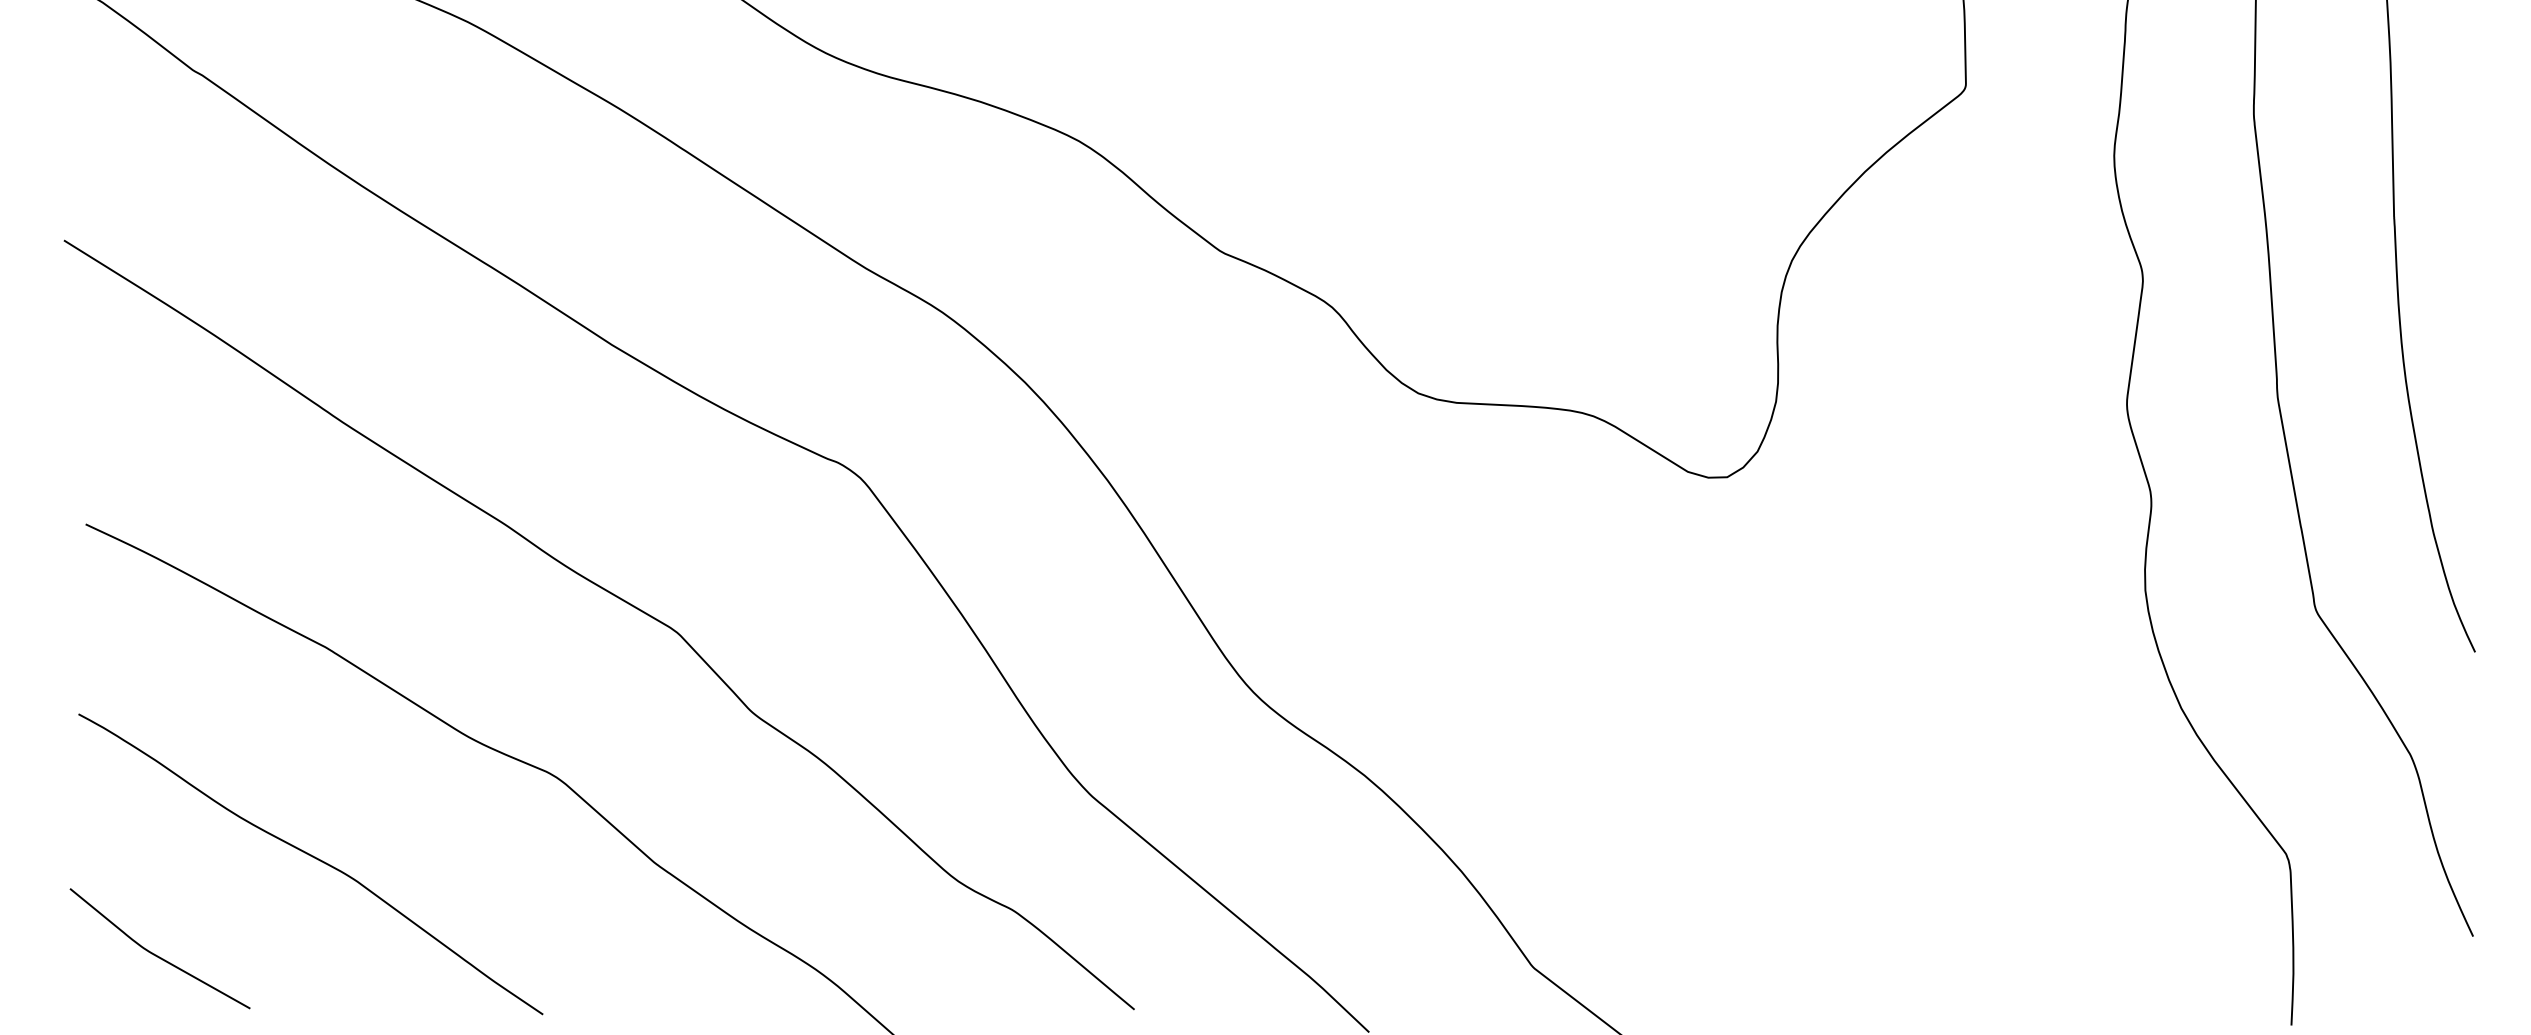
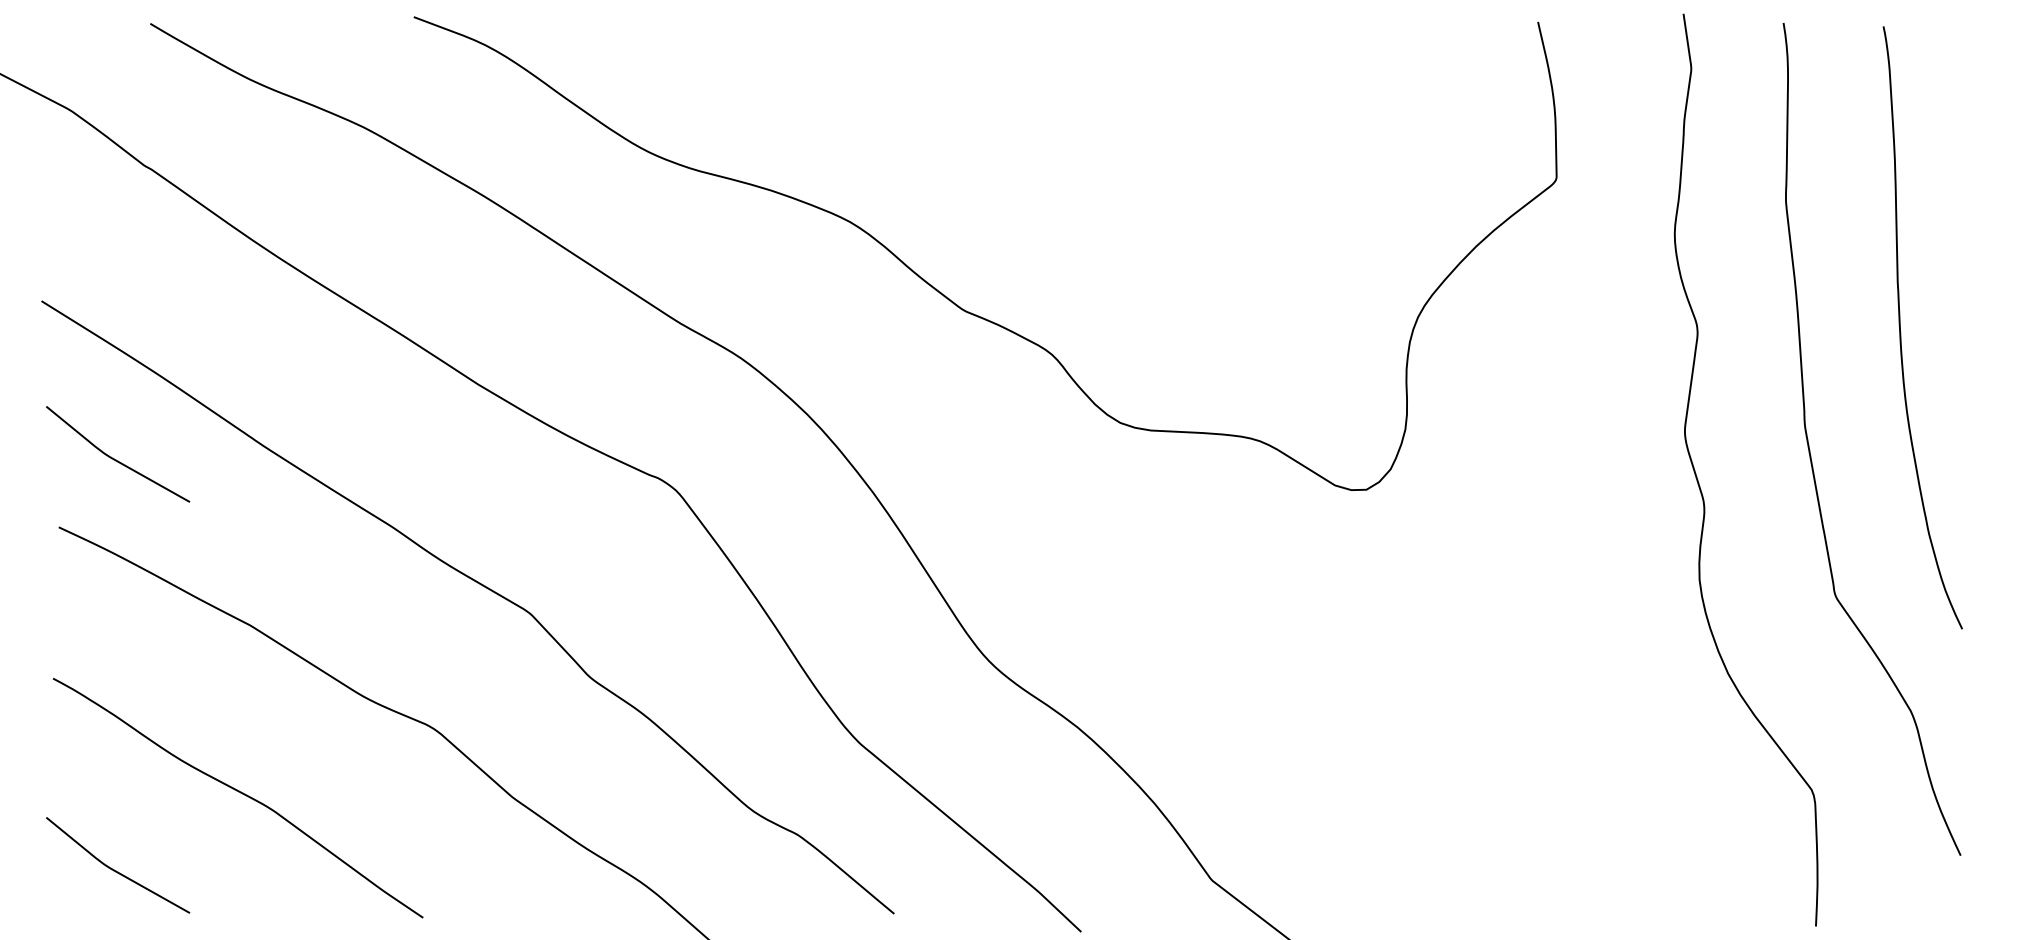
curve: (158, 439) -> (116, 459), added

